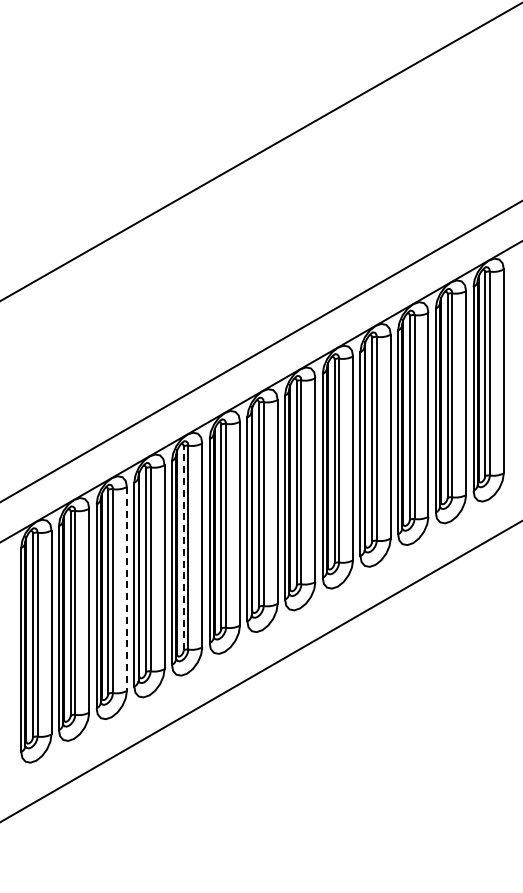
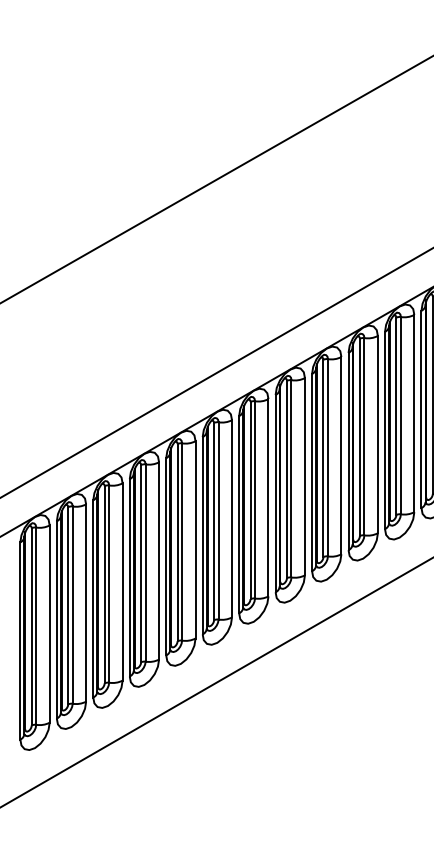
line: (183, 548) -> (177, 542), dashed -> solid
line: (126, 588) -> (122, 581), dashed -> solid

